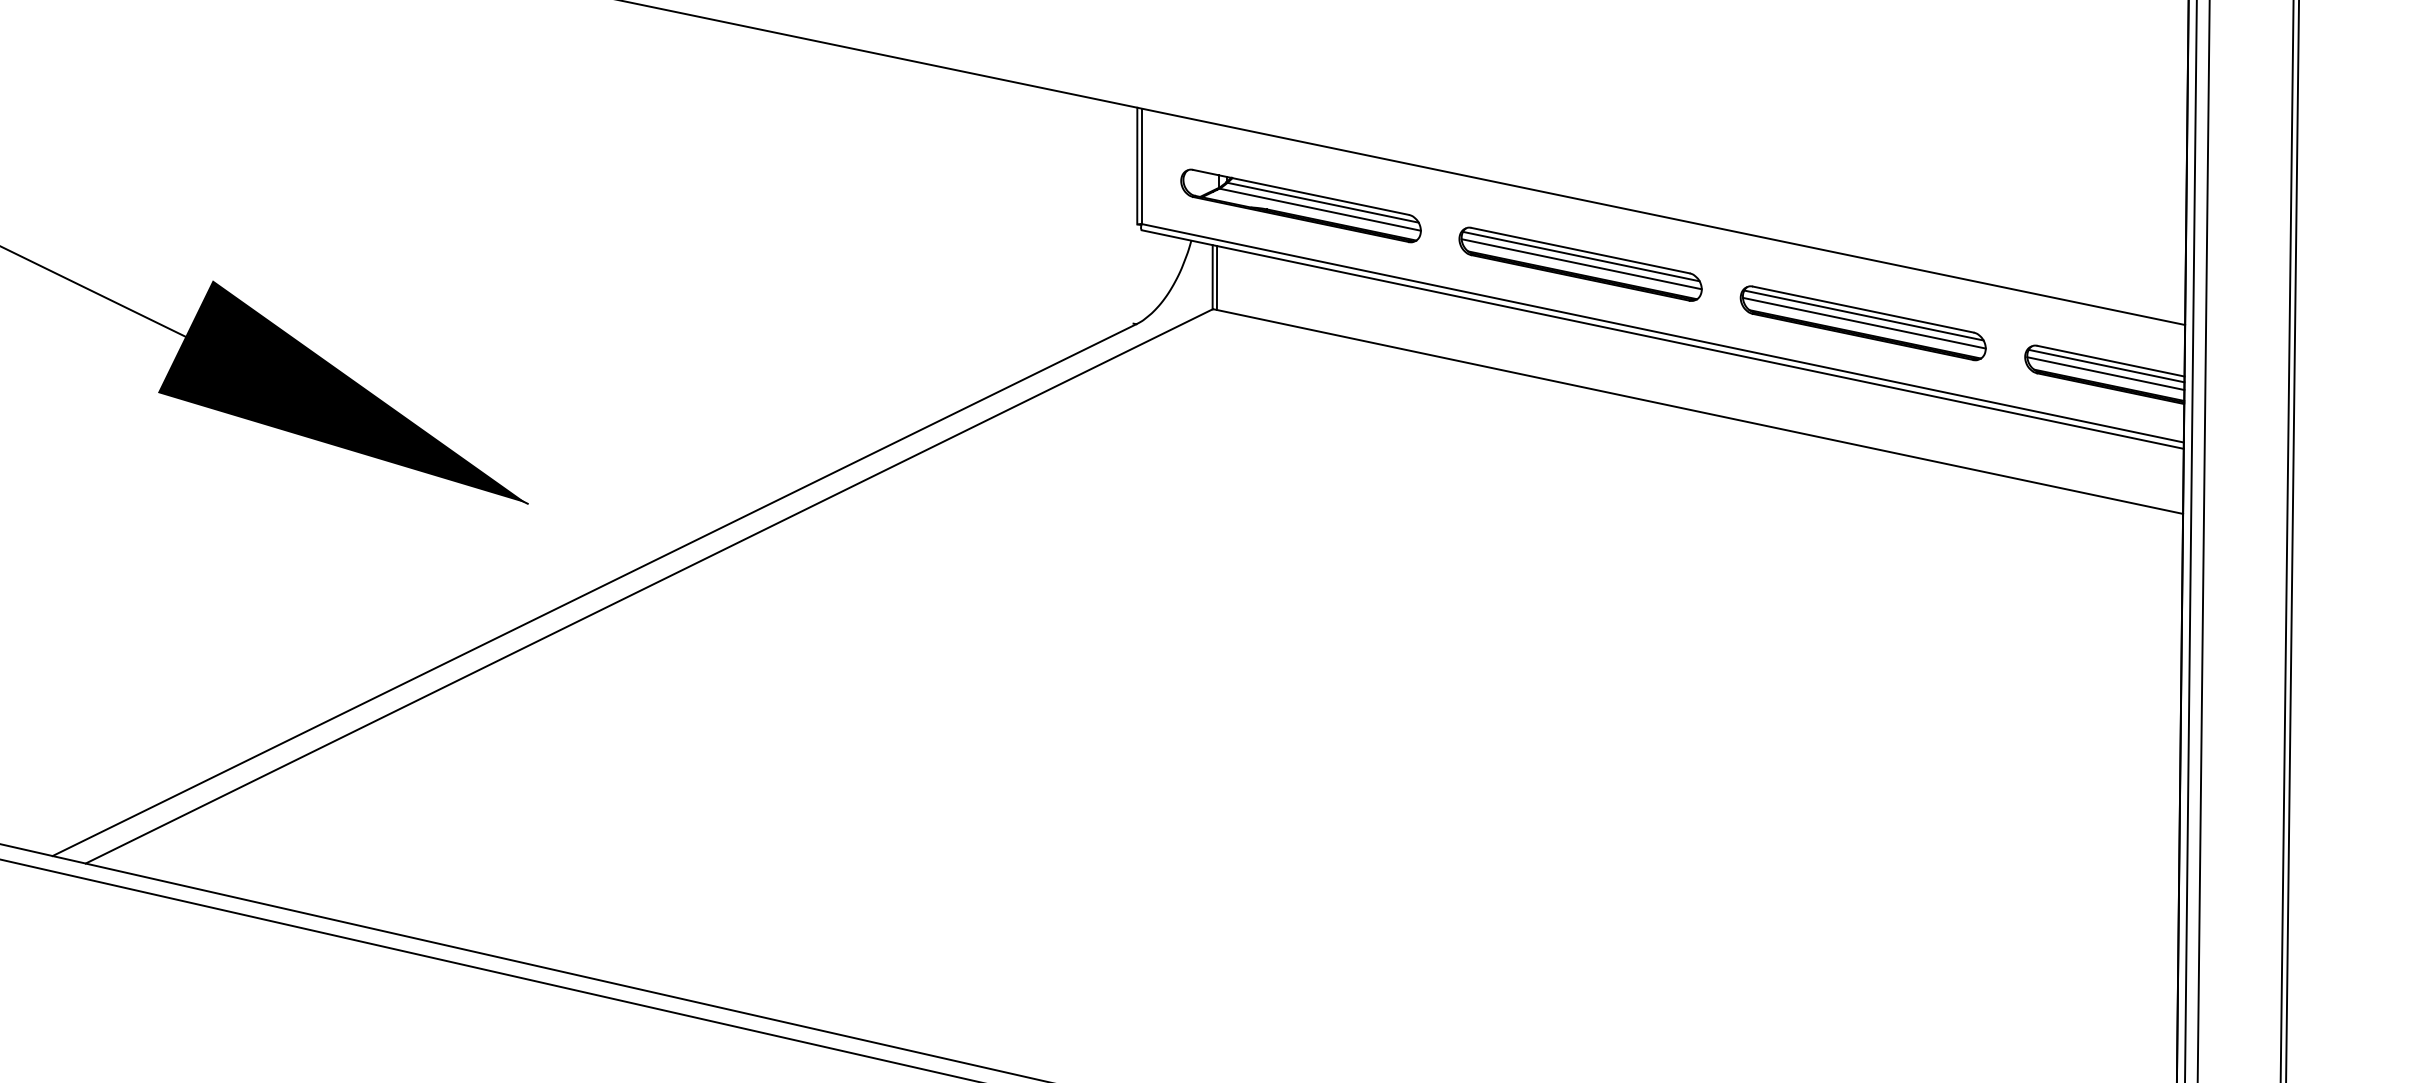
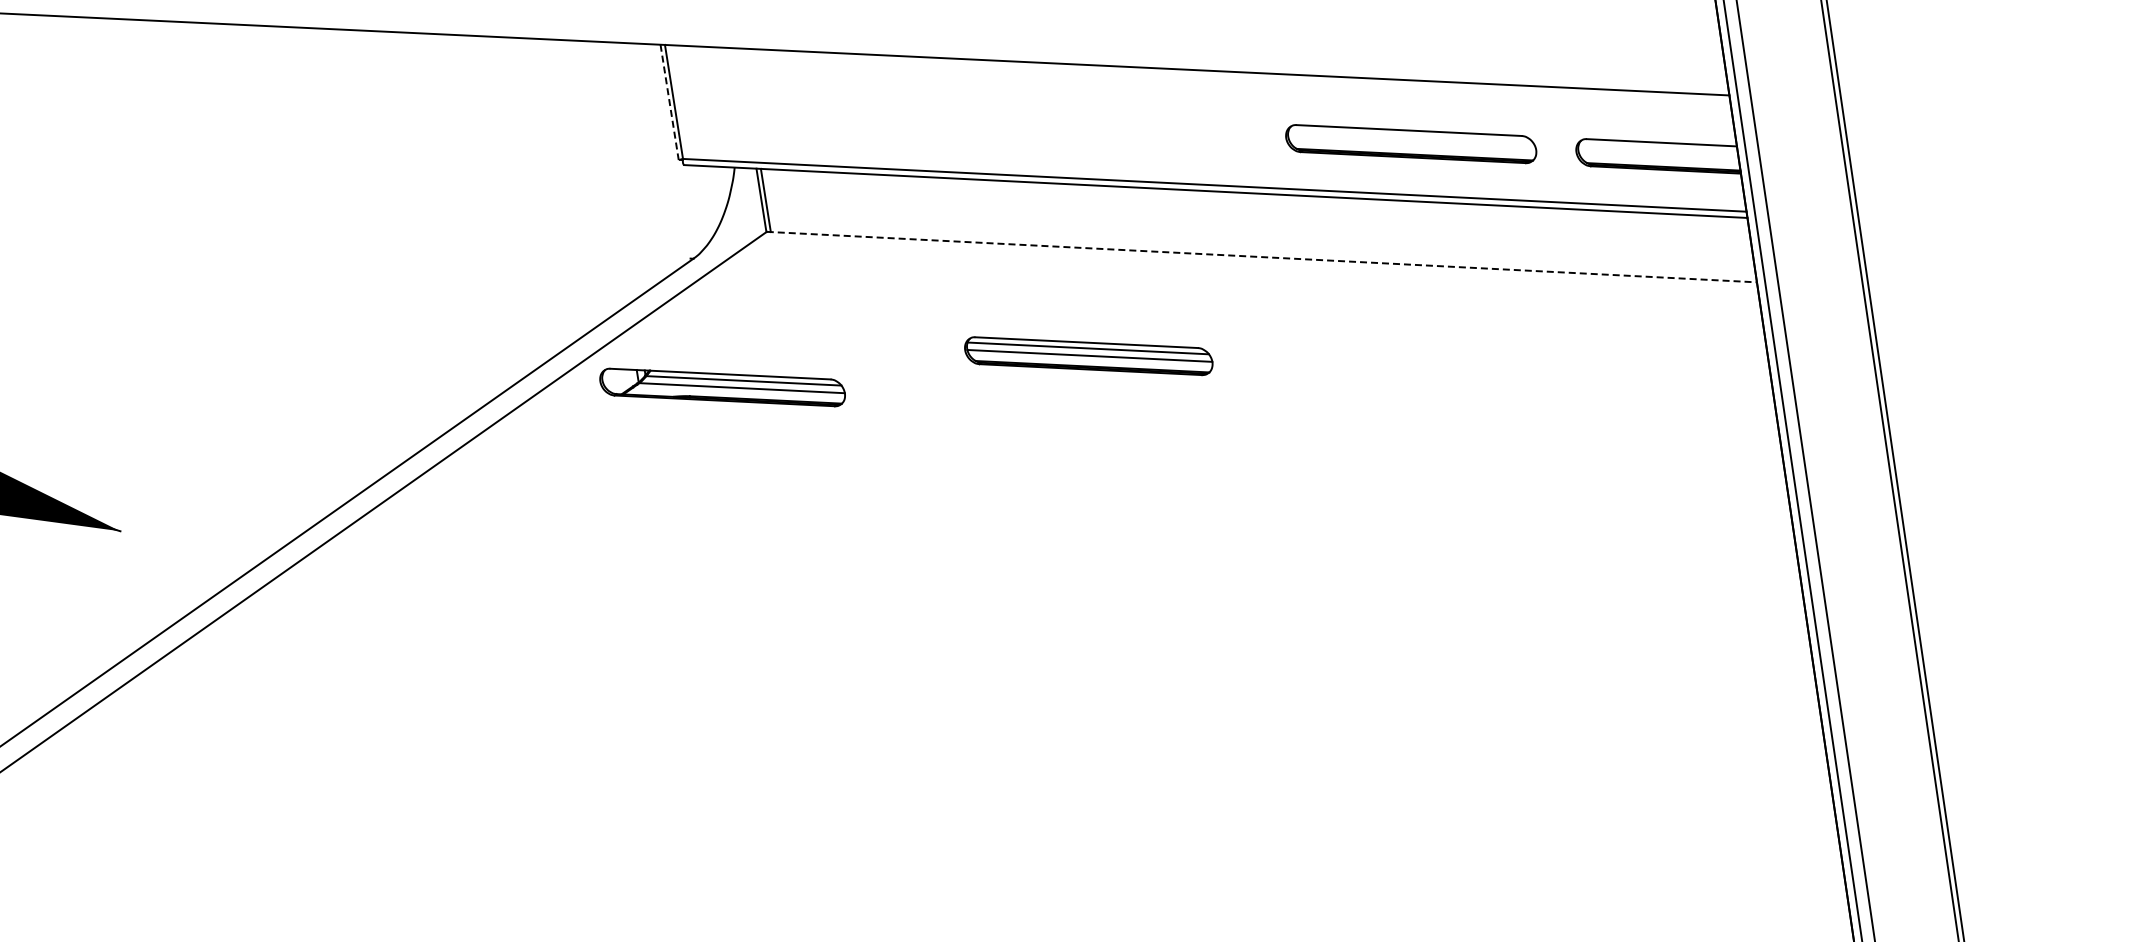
line: (1137, 166) -> (669, 102), solid -> dashed
part: (1300, 205) -> (722, 387), moved
part: (1580, 263) -> (1088, 355), moved
line: (1863, 315) -> (1410, 136), removed
line: (1863, 322) -> (1411, 143), removed
line: (2106, 365) -> (1658, 147), removed
line: (2105, 373) -> (1658, 155), removed
line: (1698, 411) -> (1262, 256), solid -> dashed

